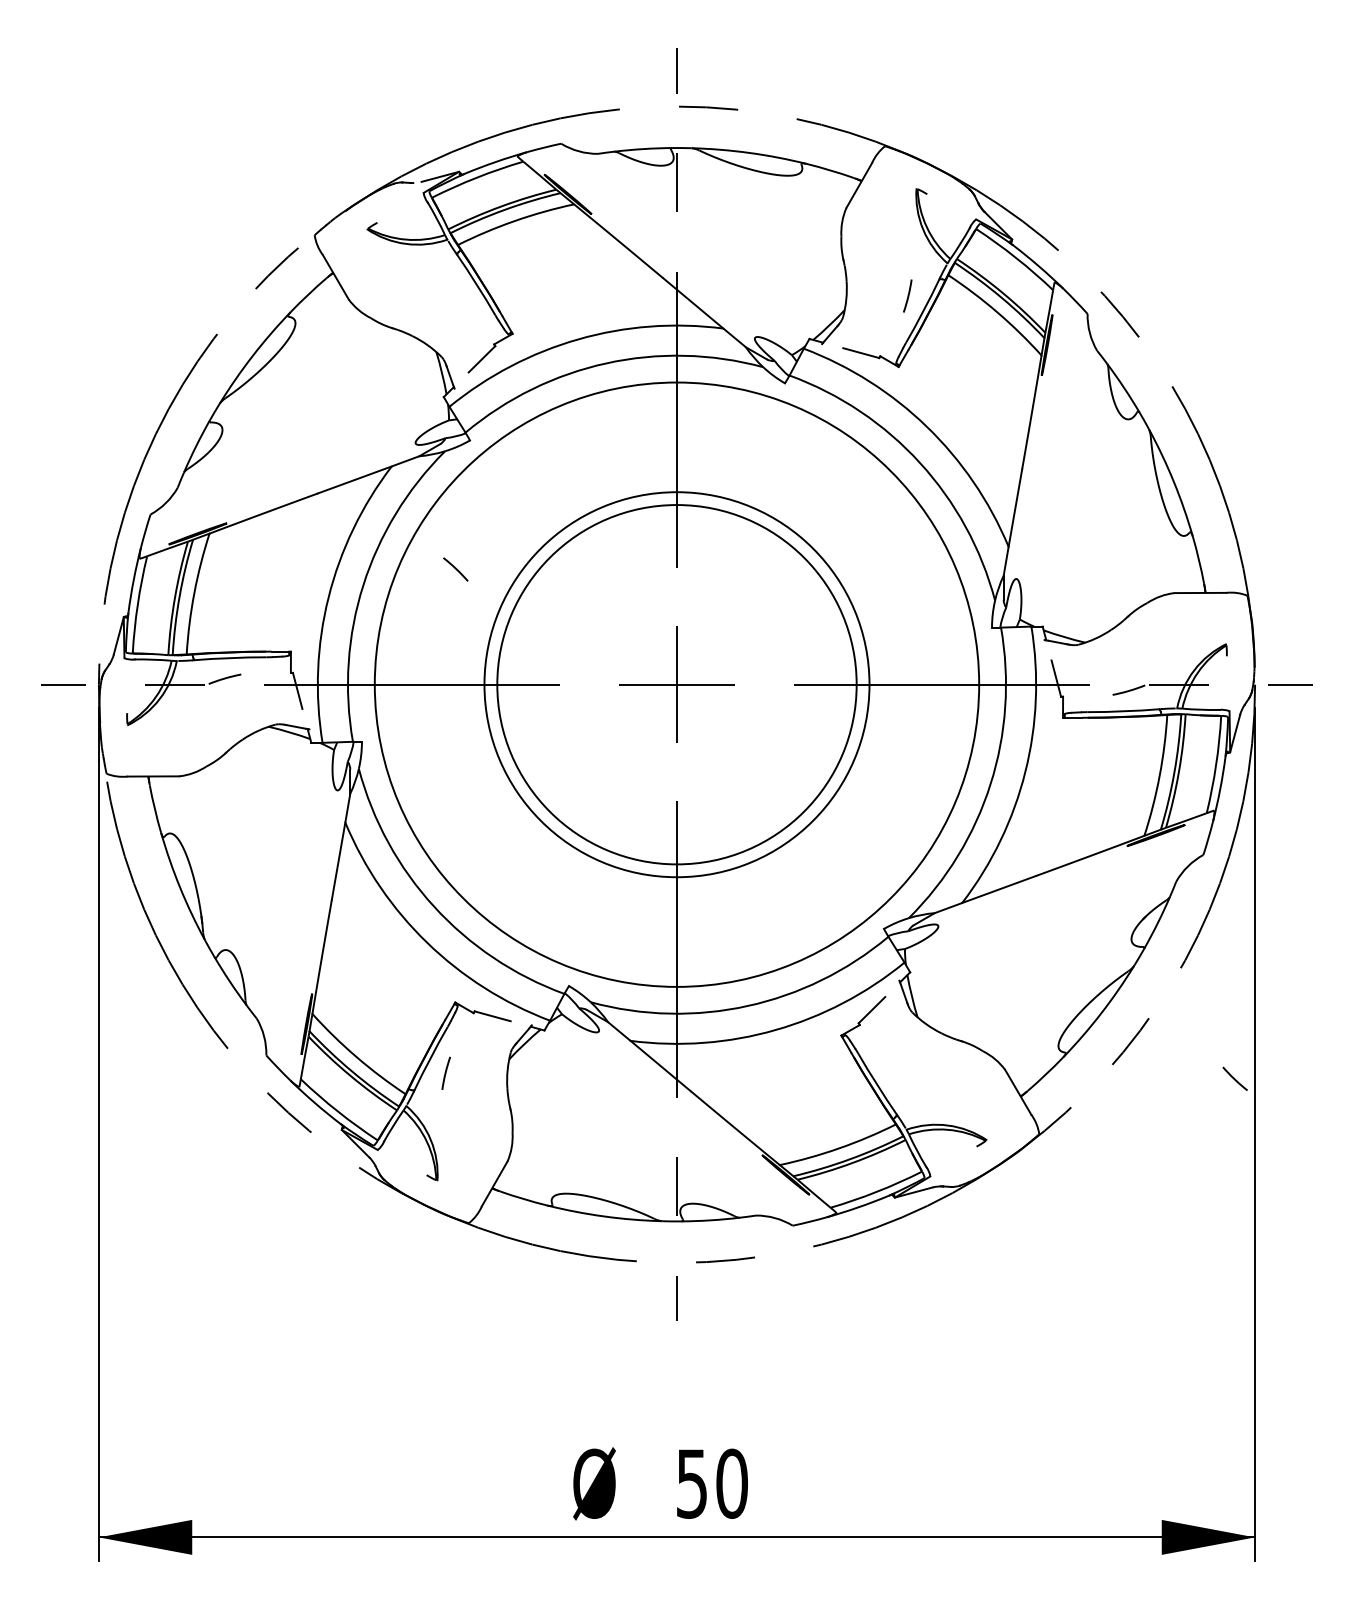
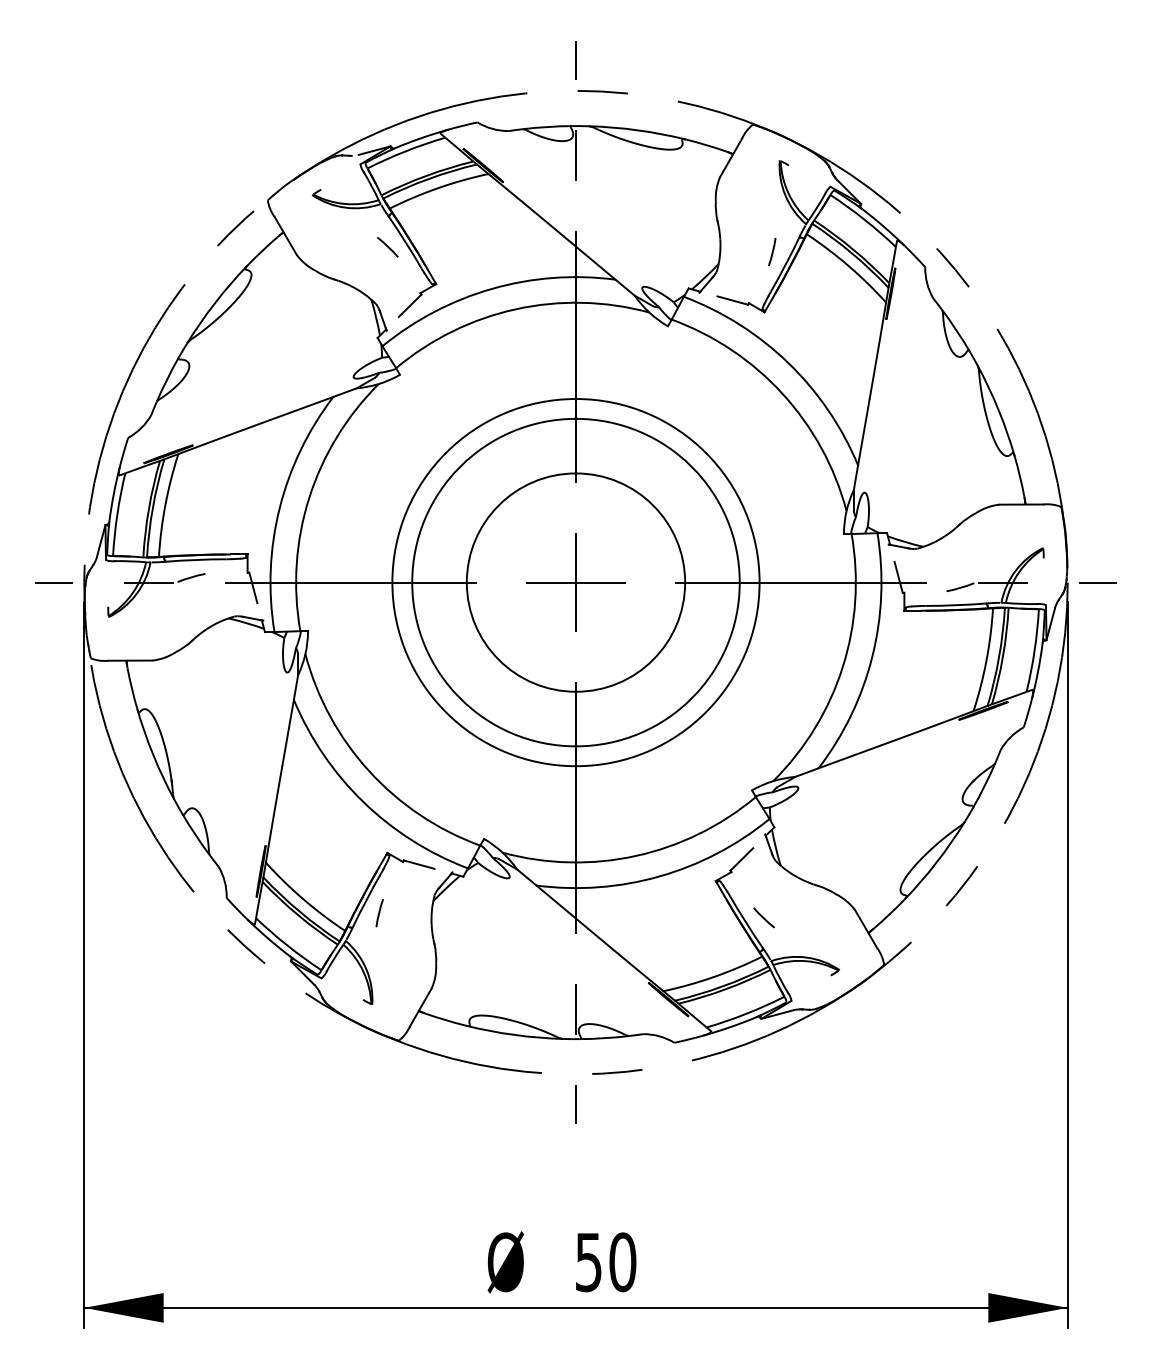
line: (455, 569) -> (387, 247), moved
circle: (676, 684) -> (575, 582), size x0.71
circle: (676, 684) -> (575, 582), size x0.71
line: (1234, 1078) -> (763, 917), moved

